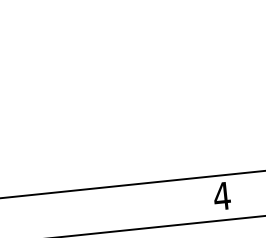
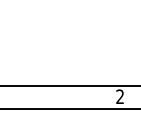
text: (220, 195) -> (119, 96), 4 -> 2

